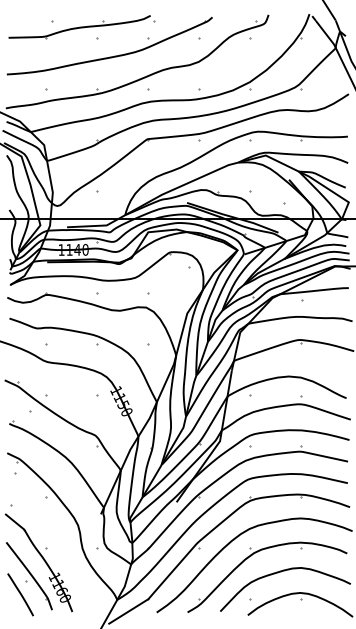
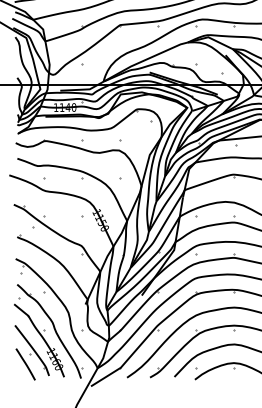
part: (59, 549) -> (54, 330), added

